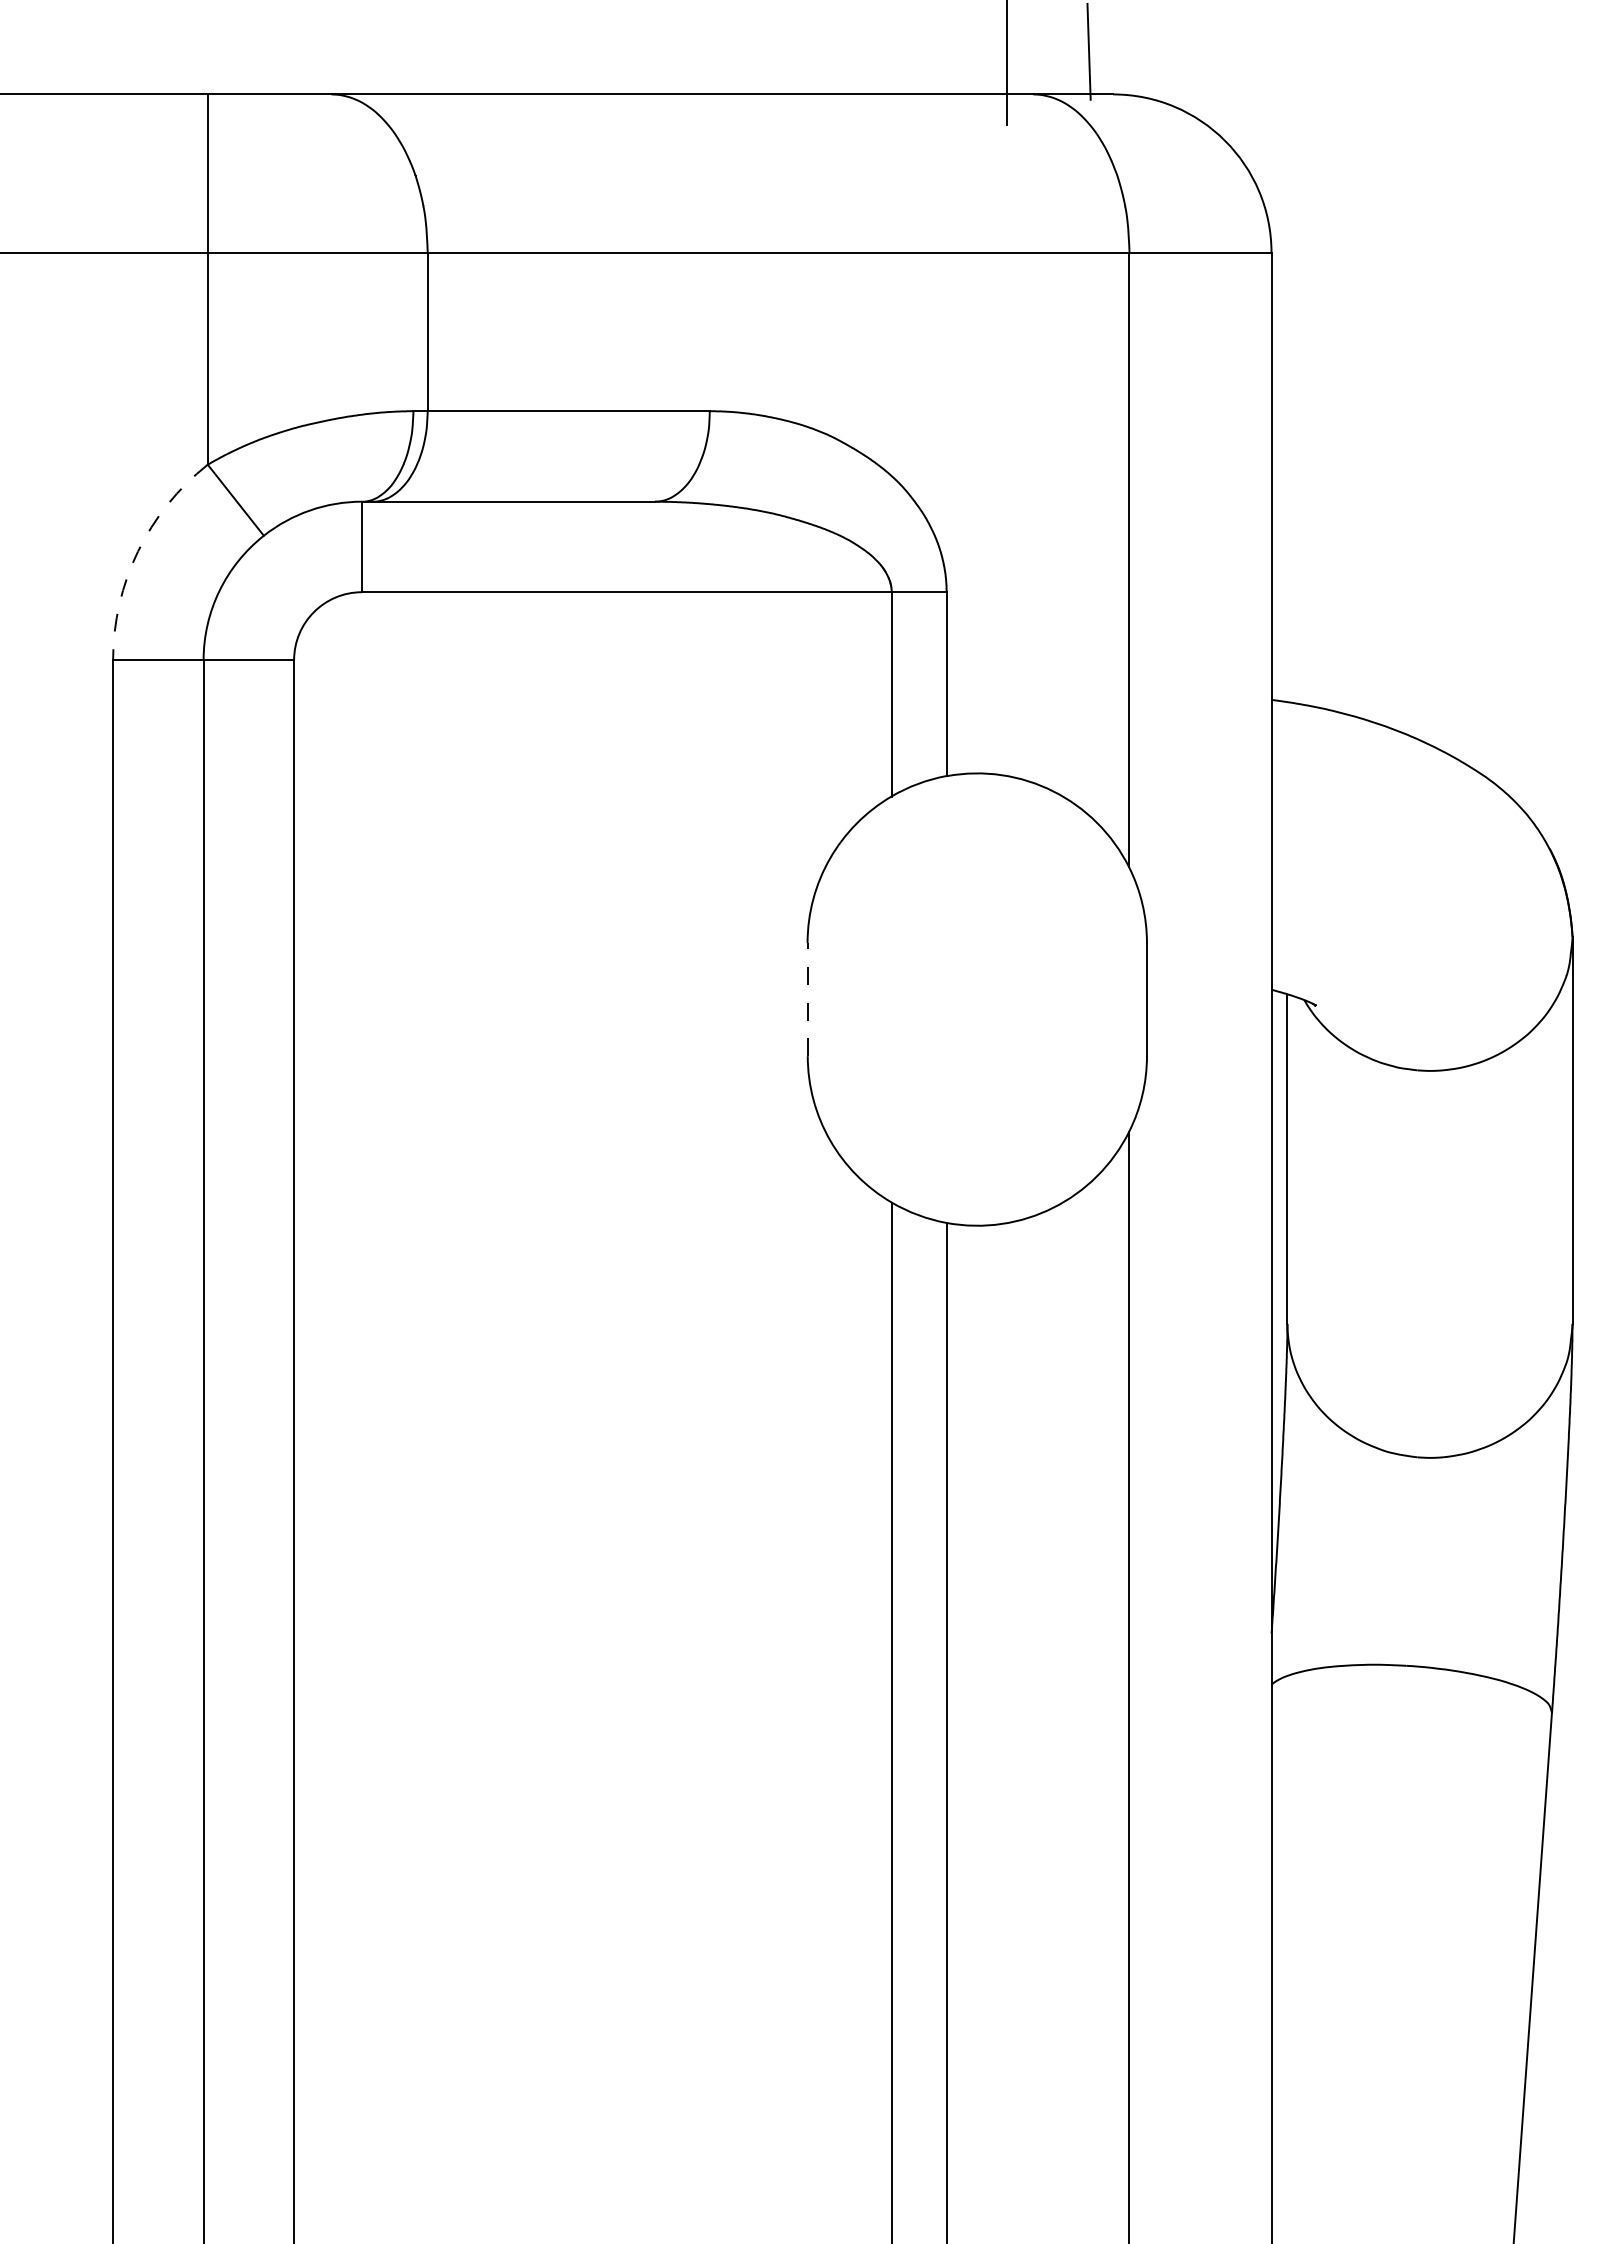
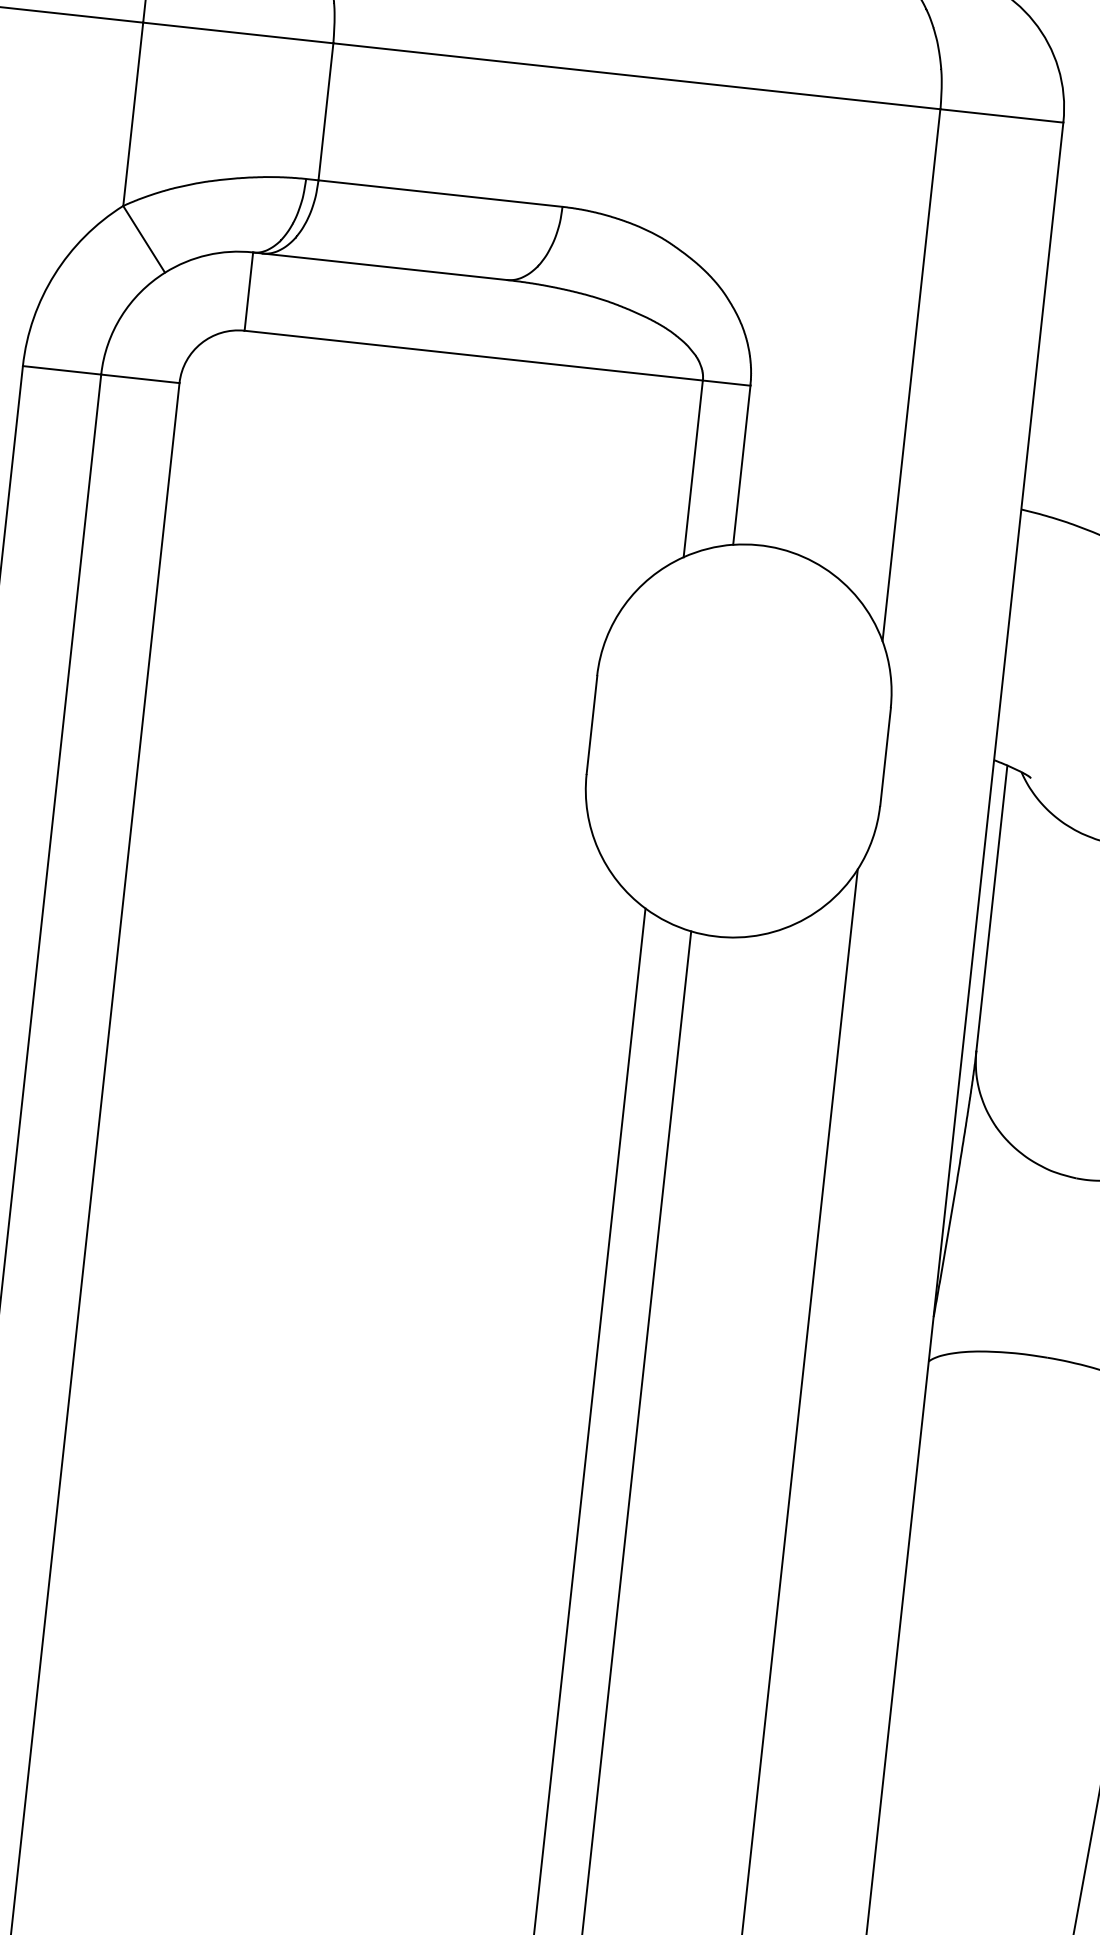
arc: (138, 551) -> (55, 274), dashed -> solid
line: (807, 999) -> (591, 724), dashed -> solid

